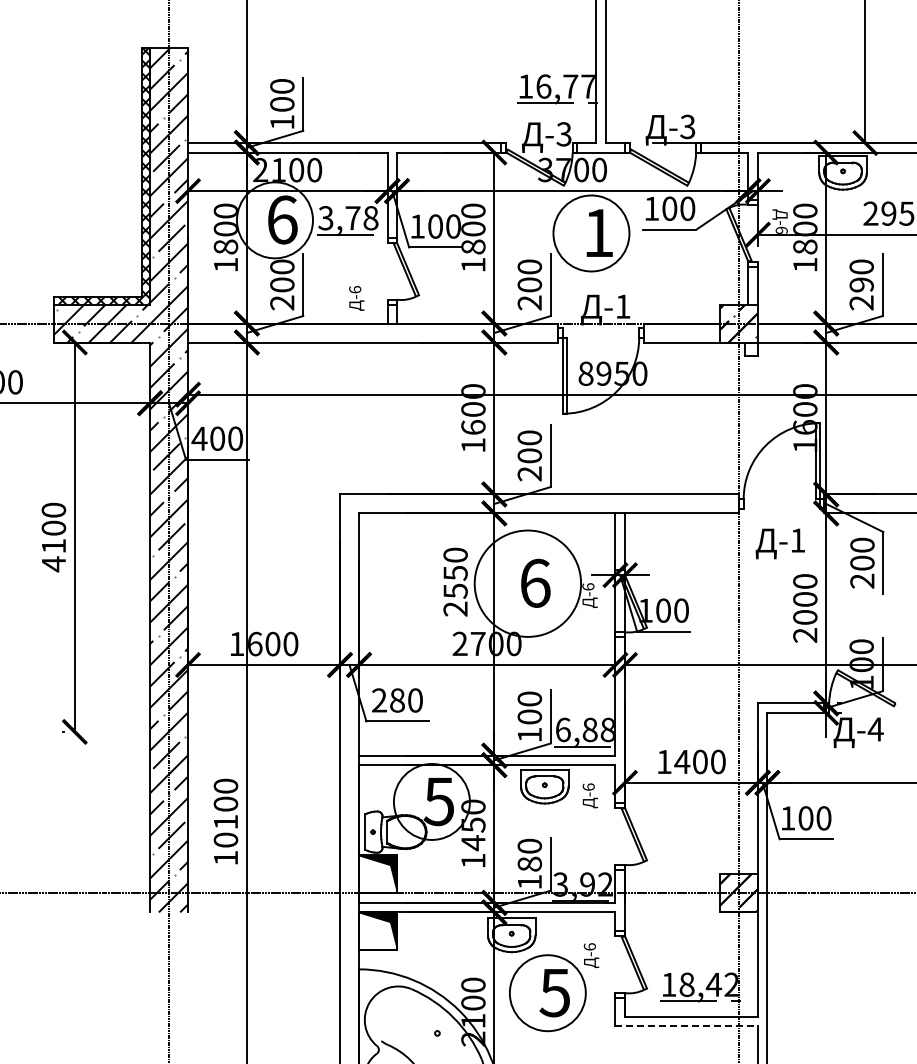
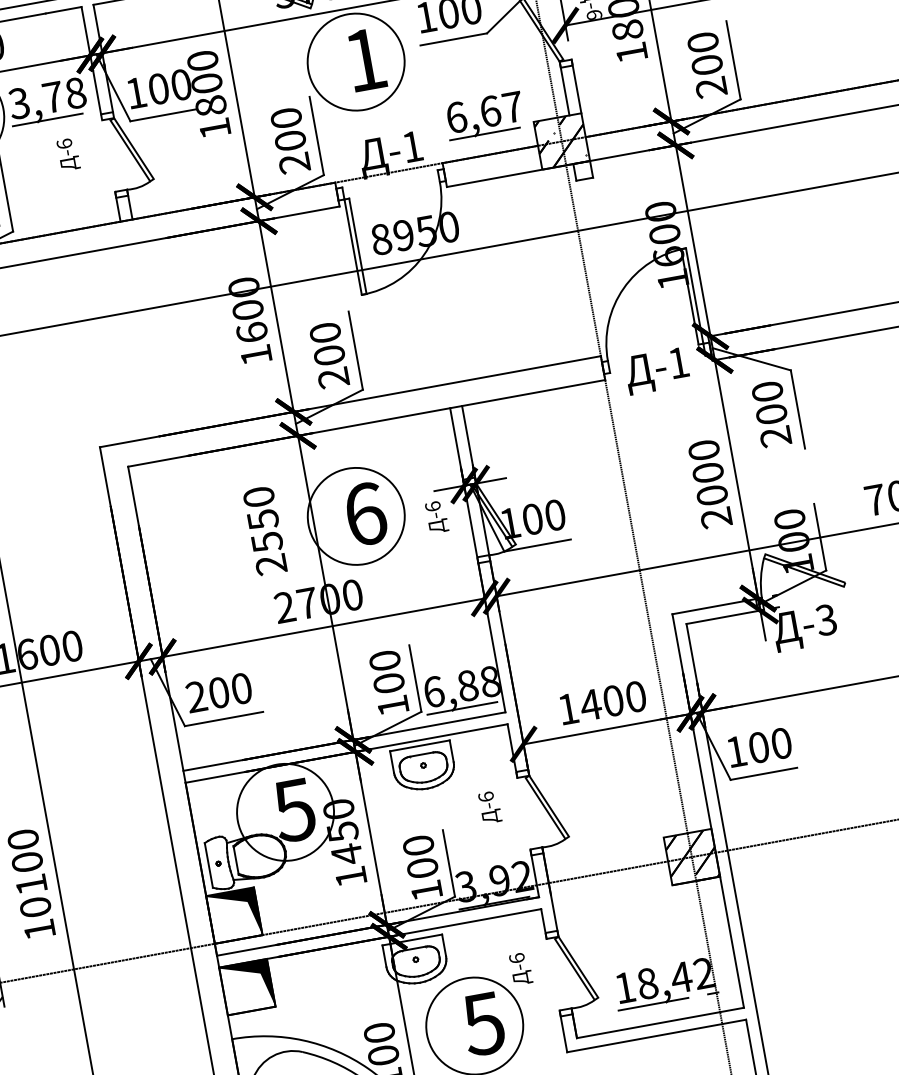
text: (861, 284) -> (706, 64), 290 -> 200
part: (682, 292) -> (483, 115), added
text: (356, 298) -> (68, 154), moved
text: (779, 543) -> (656, 370), moved
circle: (527, 583) -> (355, 516), size x0.71
text: (397, 700) -> (219, 692), 280 -> 200
text: (875, 729) -> (826, 620), -4 -> -3
text: (589, 795) -> (489, 807), moved
text: (529, 863) -> (422, 867), 180 -> 100
line: (687, 1026) -> (657, 1036), dashed -> solid

